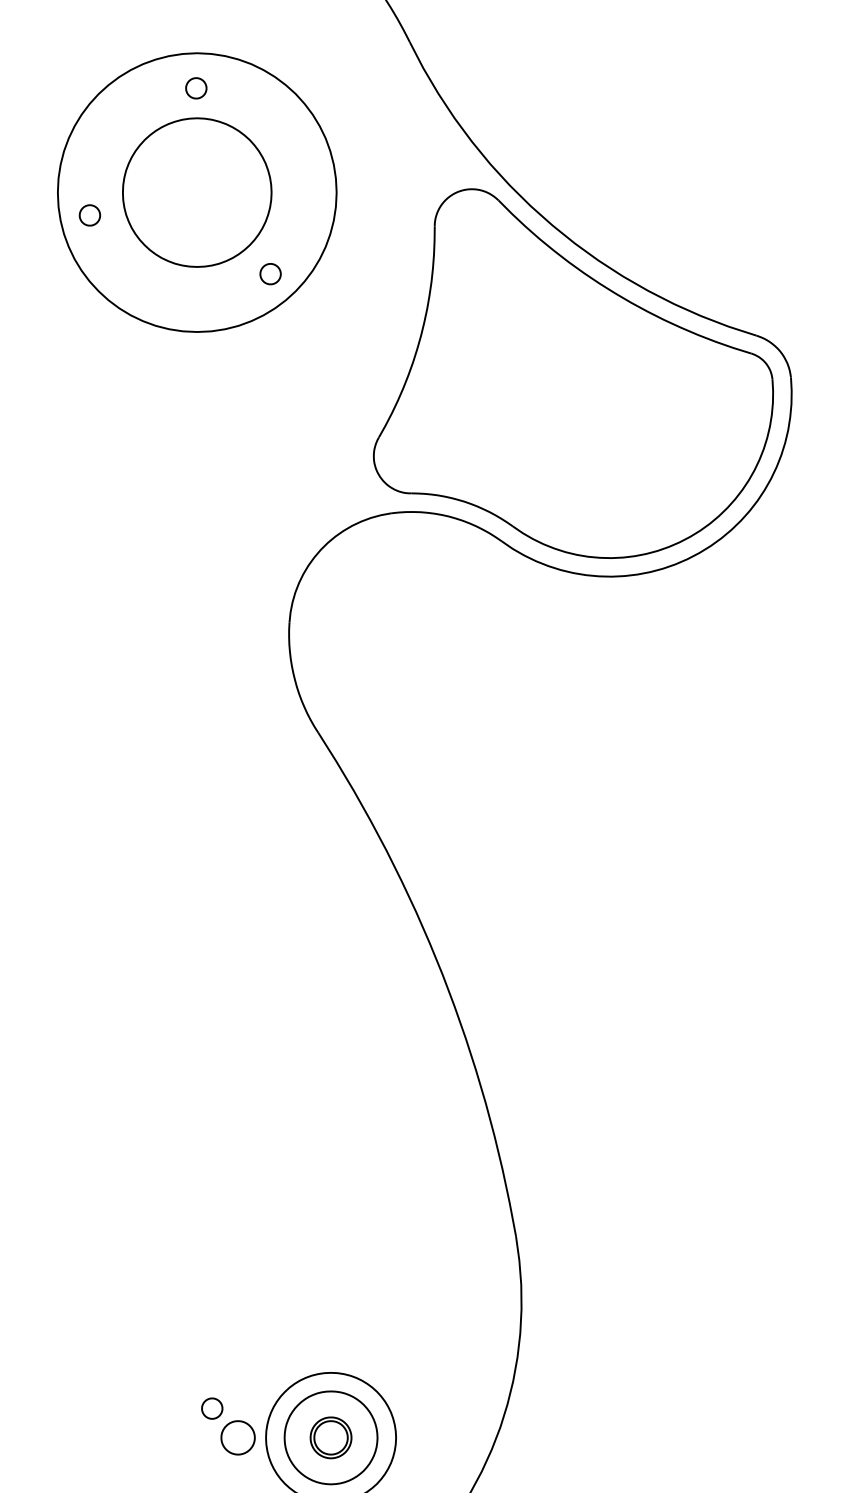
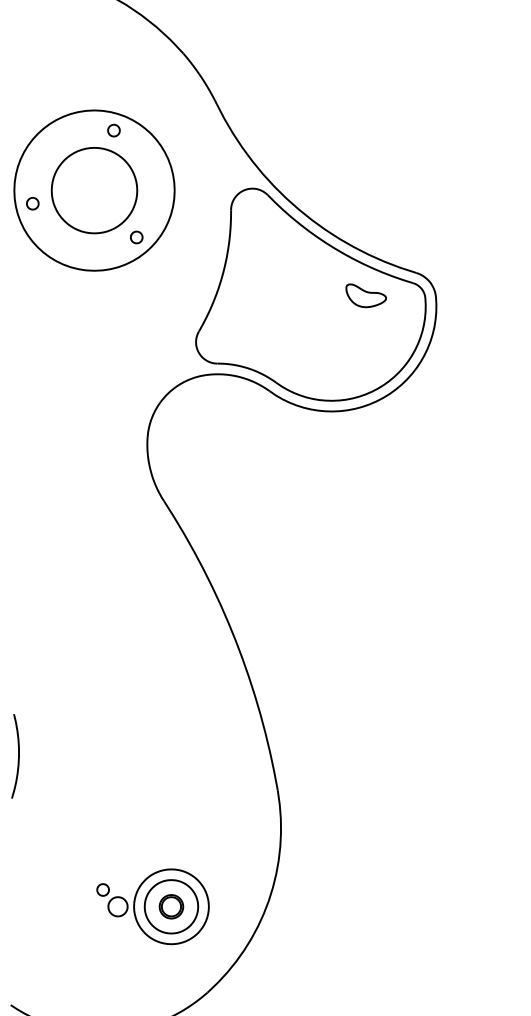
part: (195, 88) -> (113, 130), moved
part: (668, 374) -> (365, 295), added
curve: (65, 1176) -> (18, 756), added

